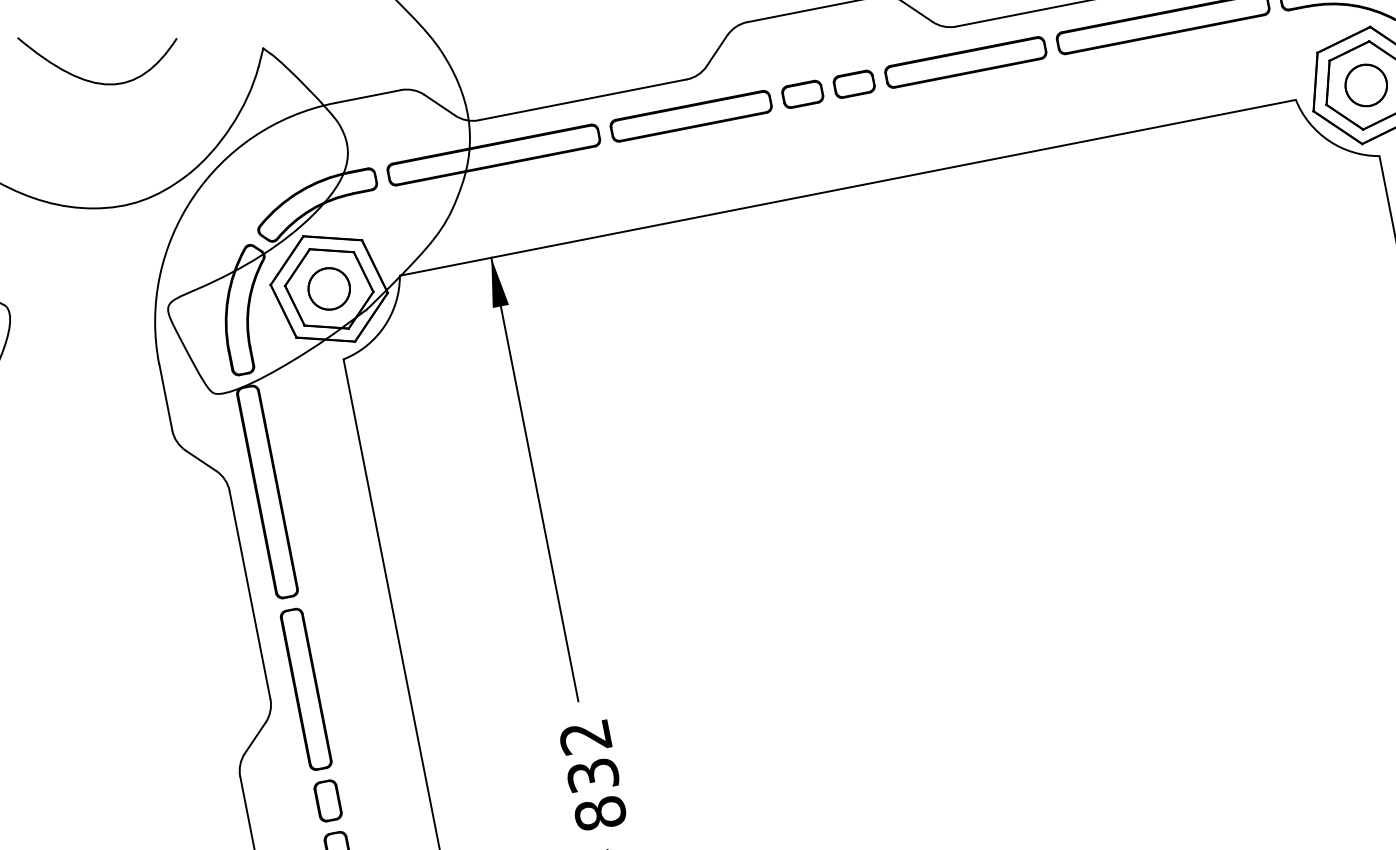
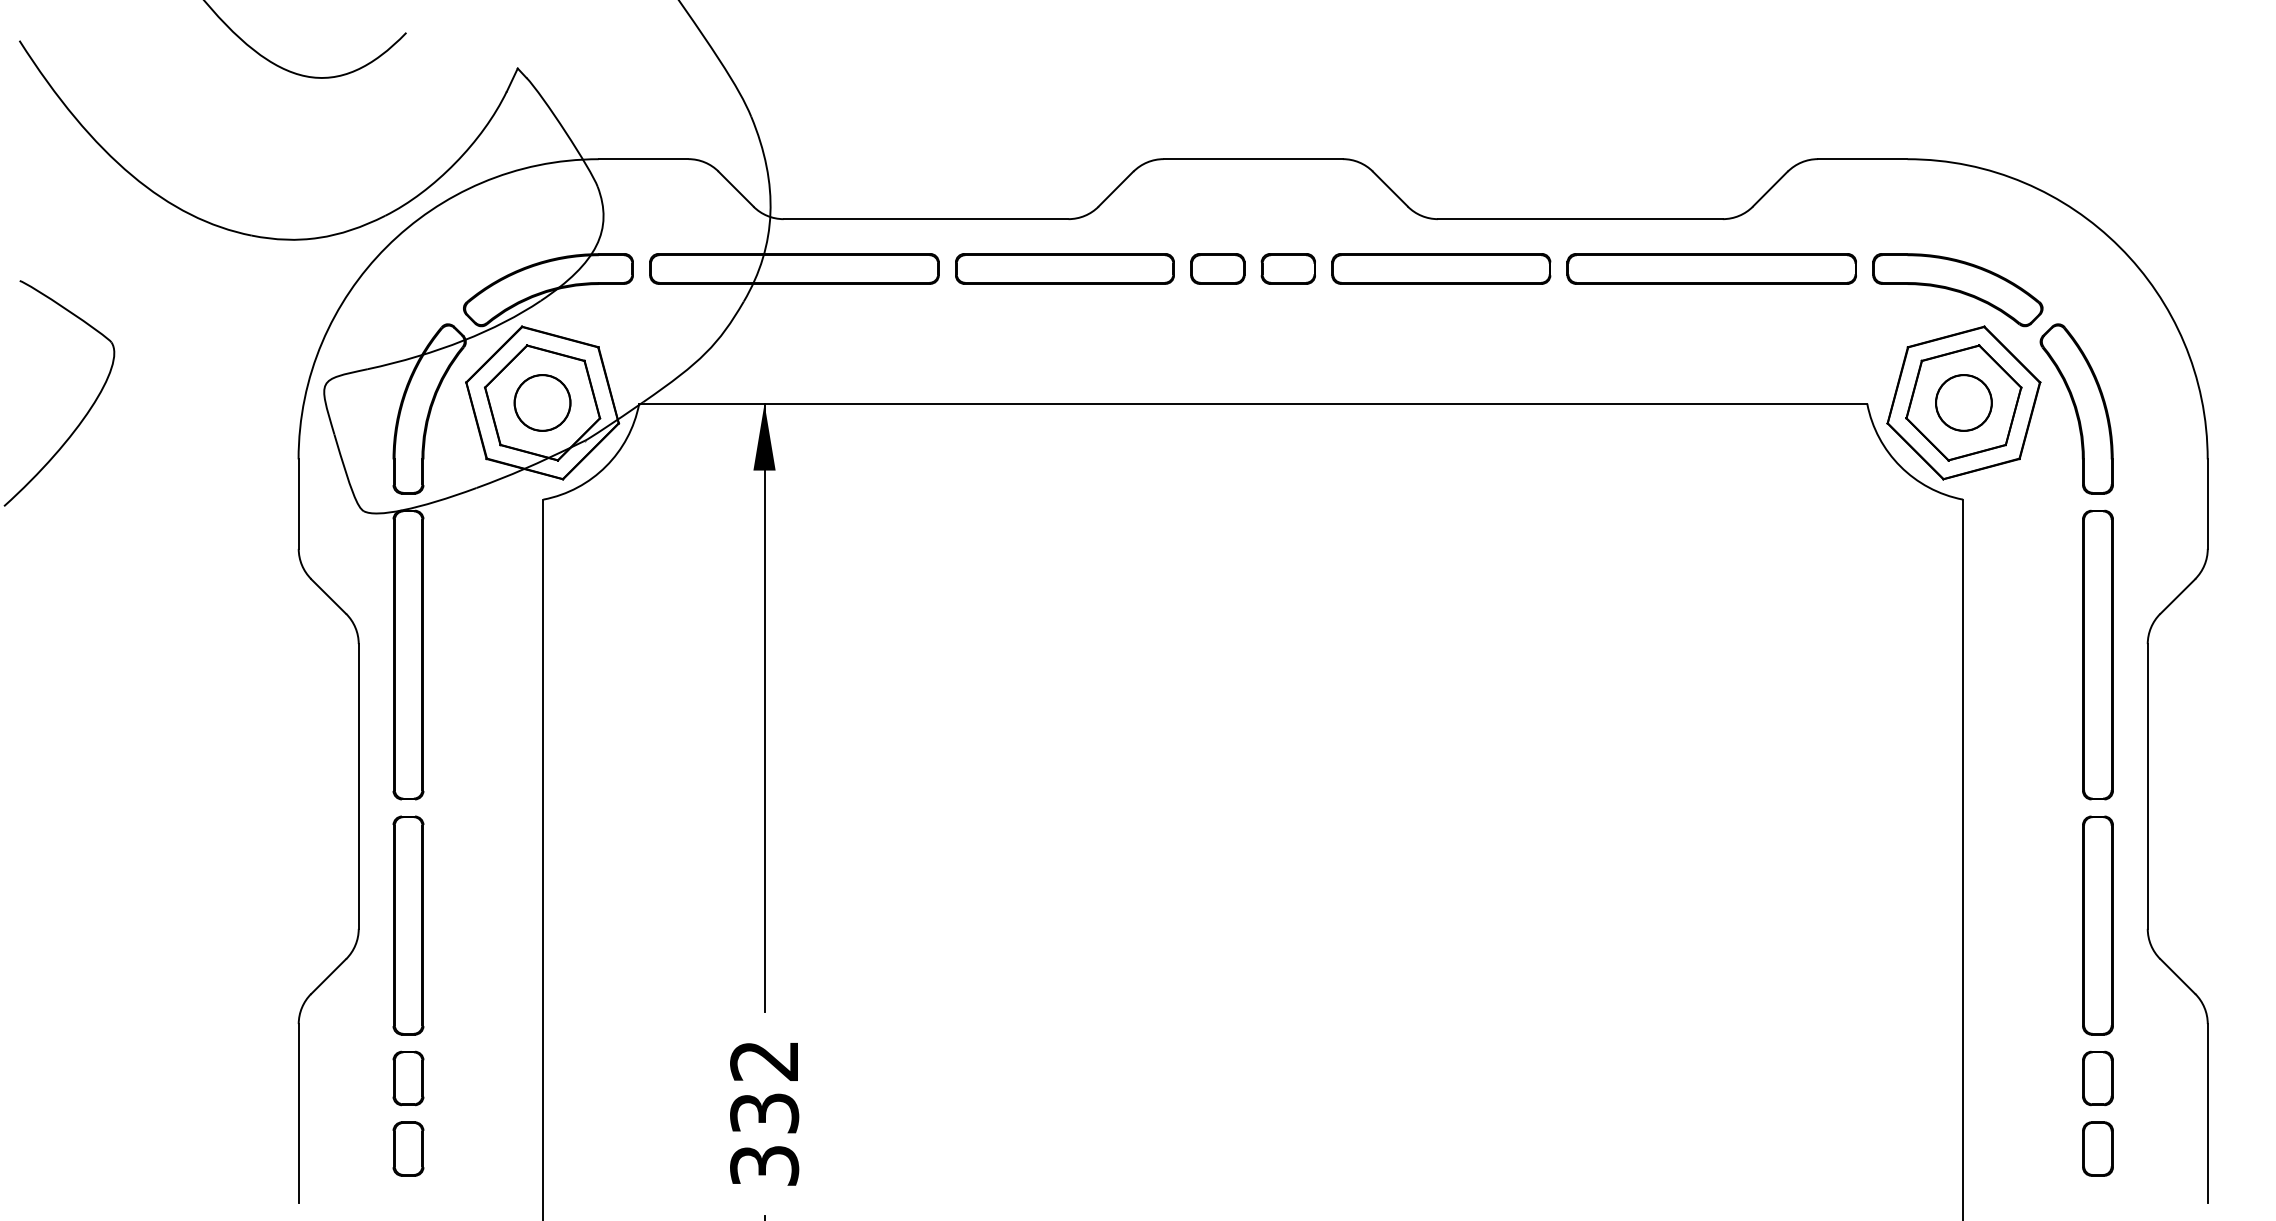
text: (600, 813) -> (764, 1165), 832 -> 332

